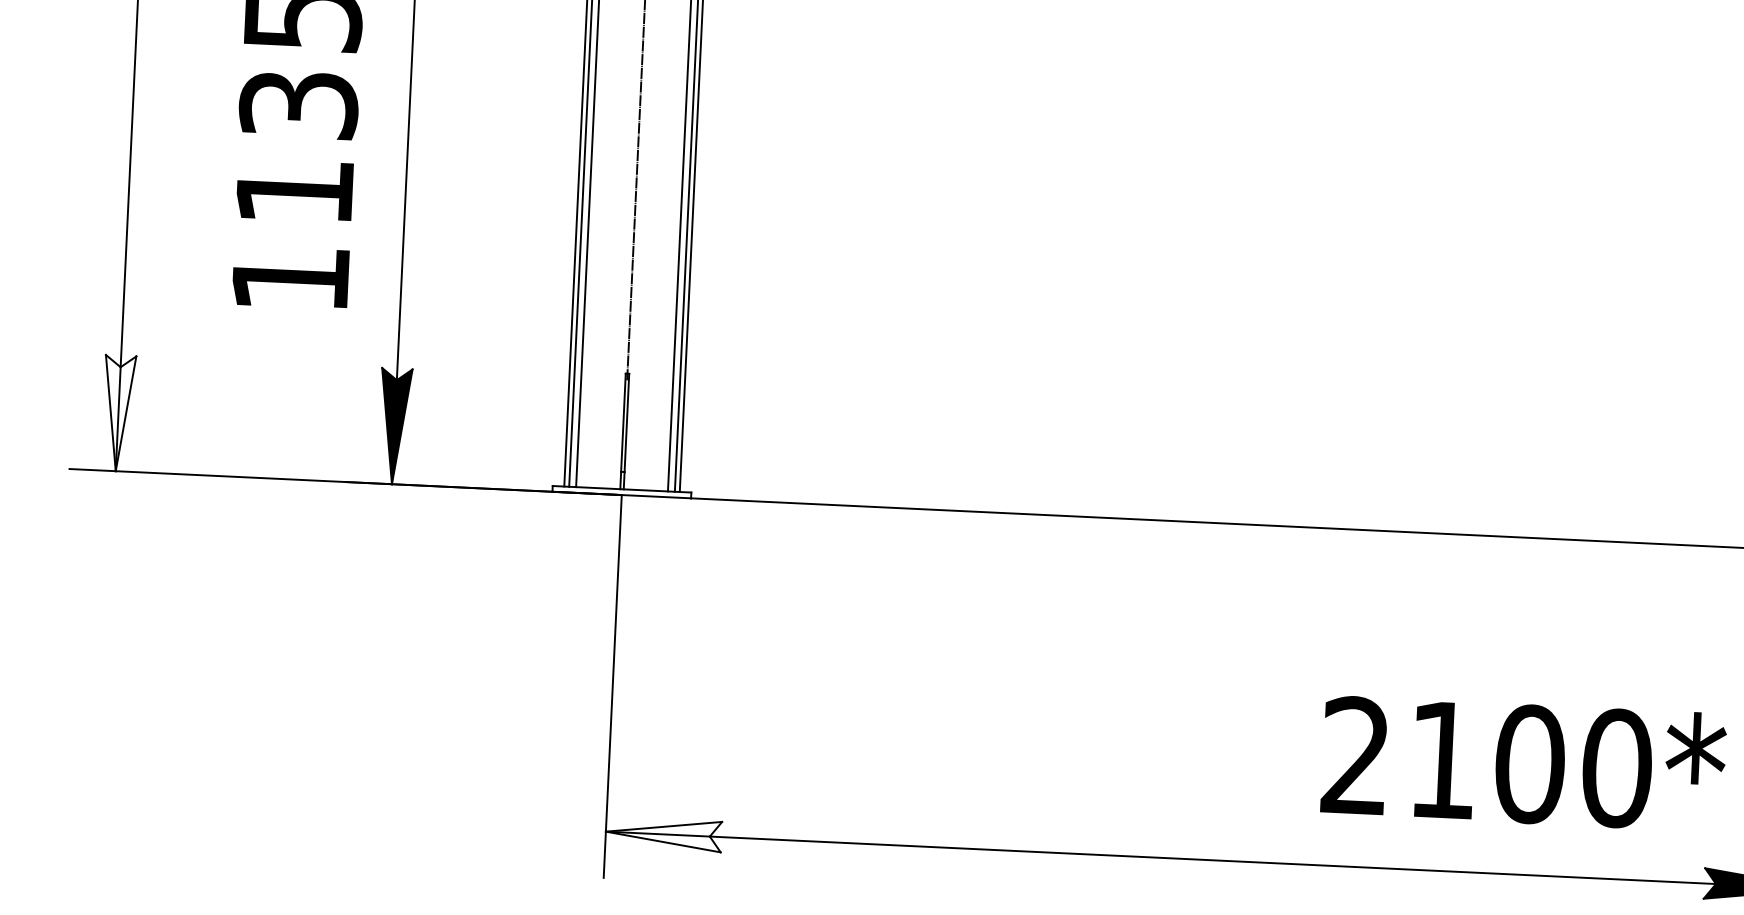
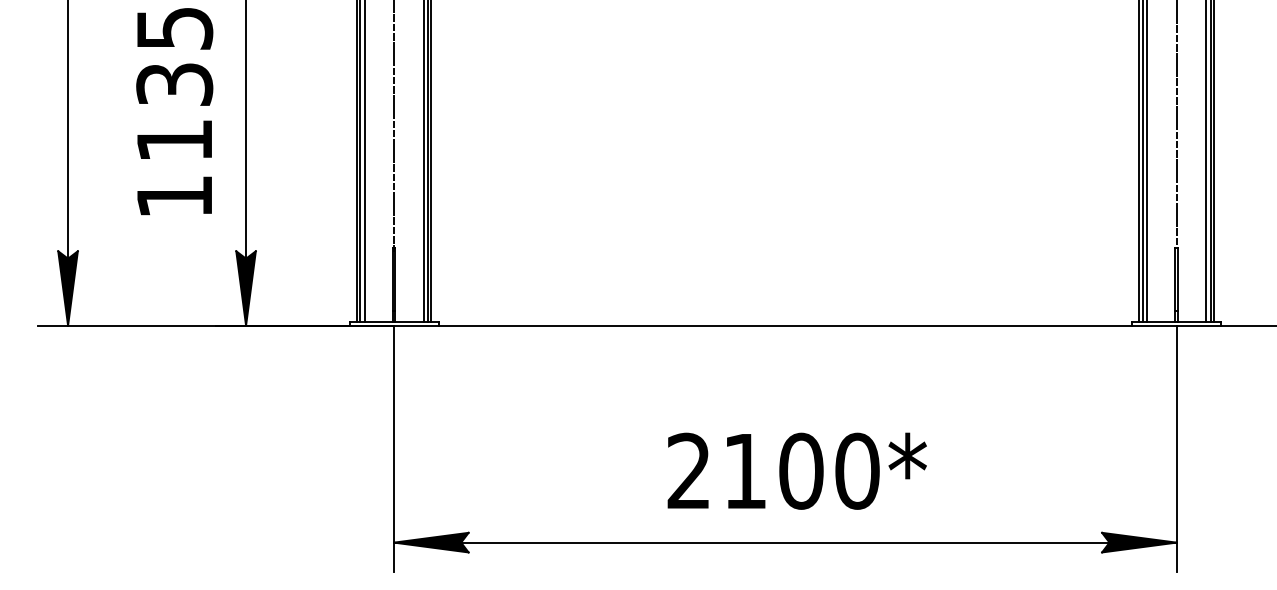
fill: (117, 413) -> (67, 288), added
text: (1522, 762) -> (796, 470), moved
fill: (663, 834) -> (431, 542), added

